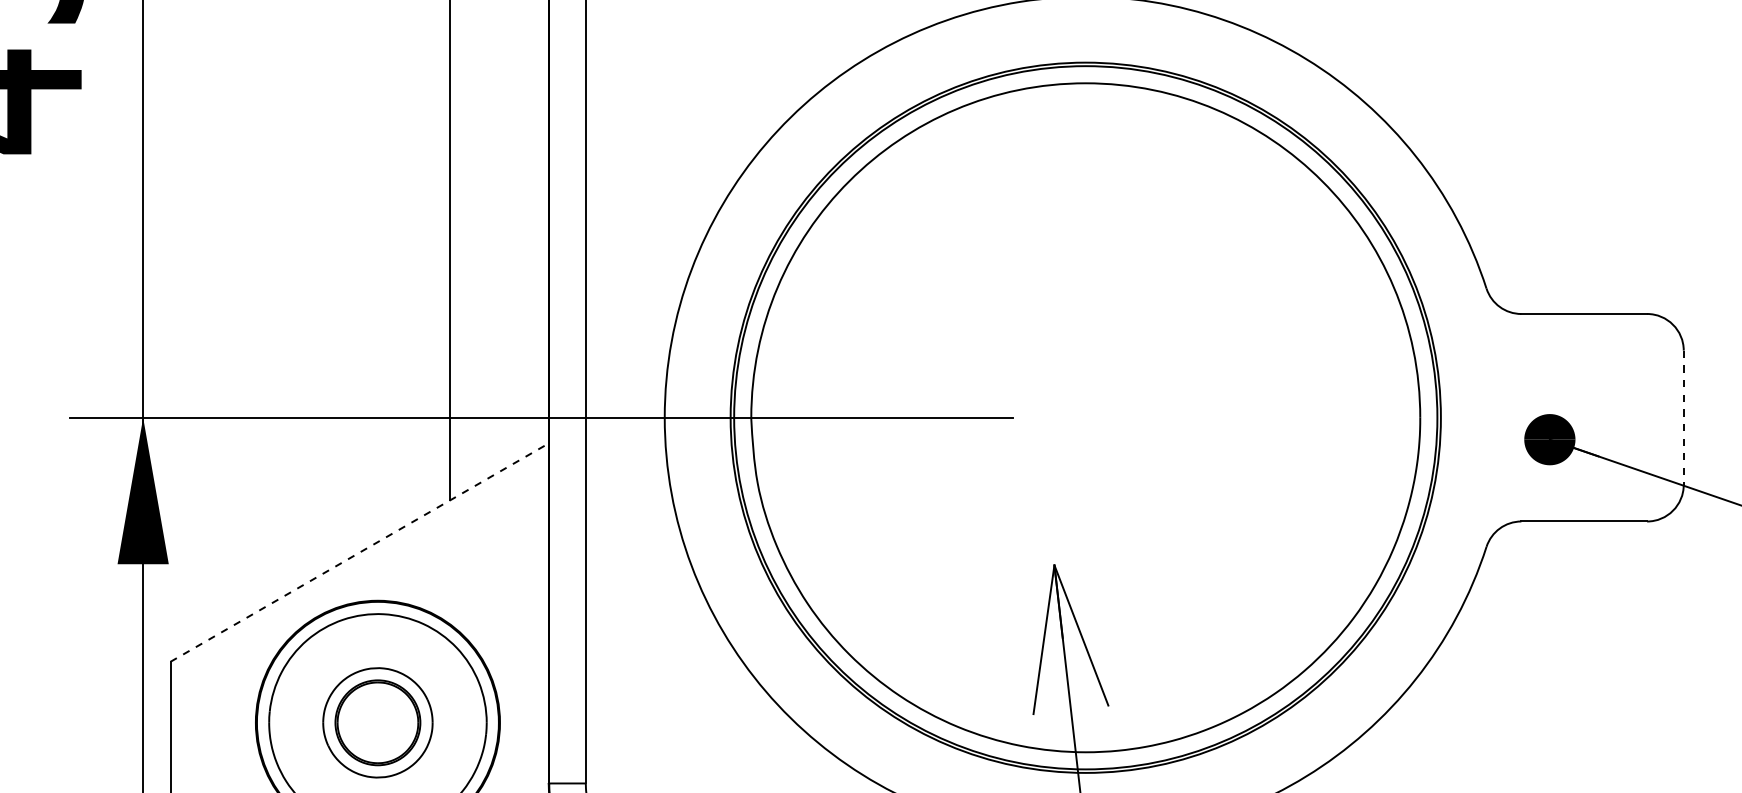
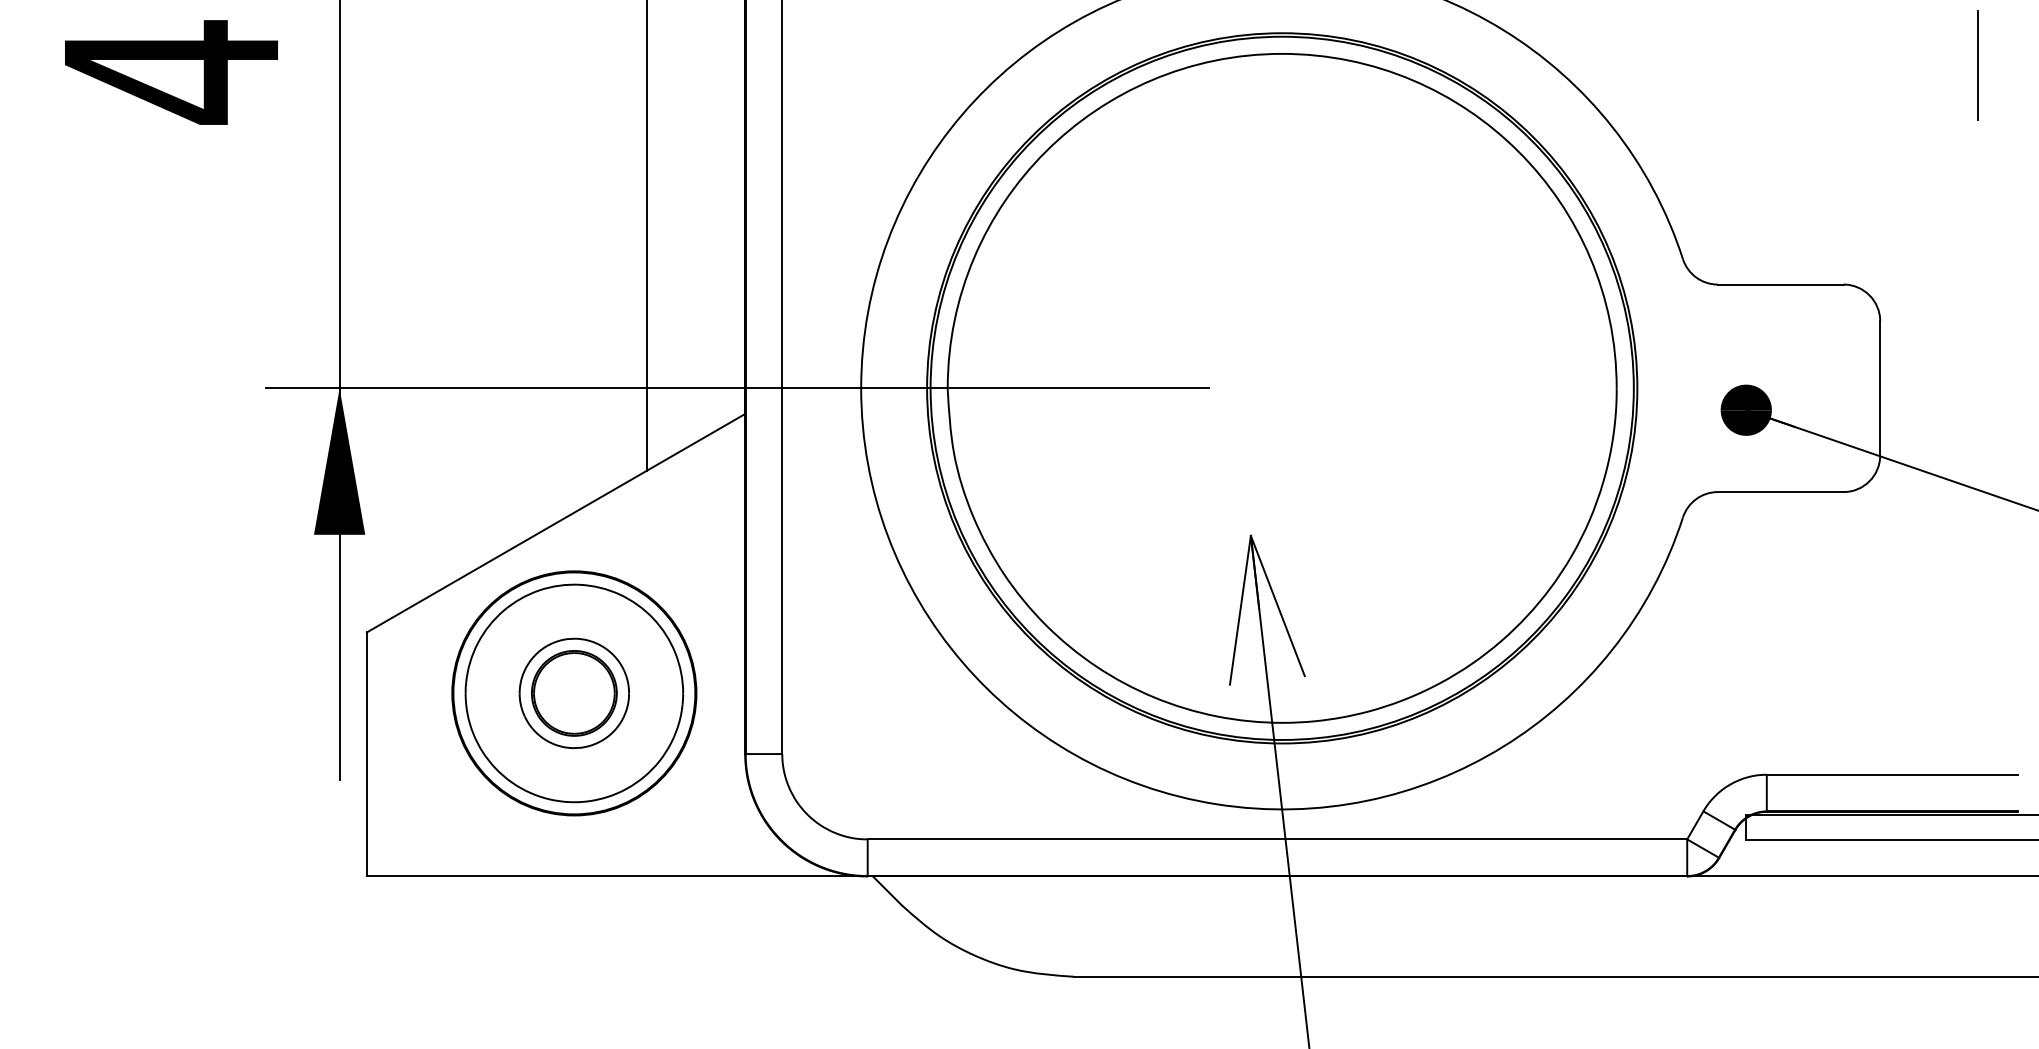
line: (1684, 417) -> (1880, 388), dashed -> solid
line: (360, 551) -> (556, 522), dashed -> solid

